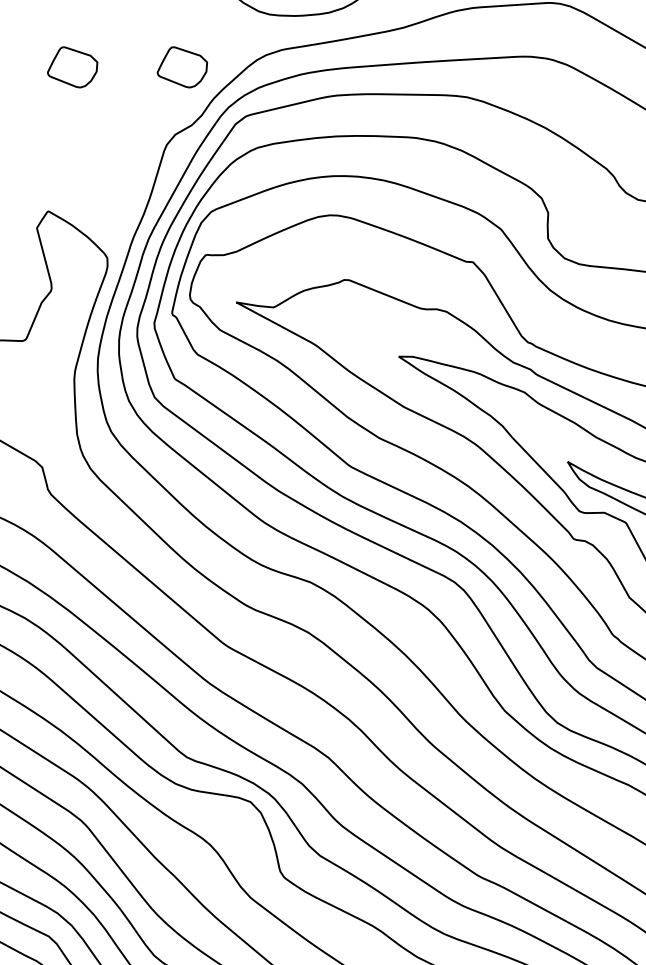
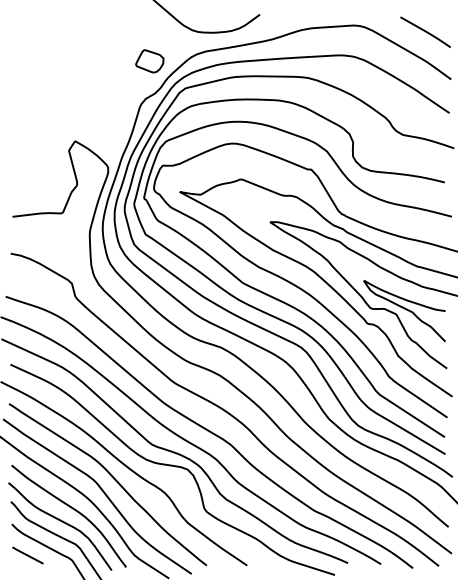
part: (72, 67) -> (88, 61), removed

